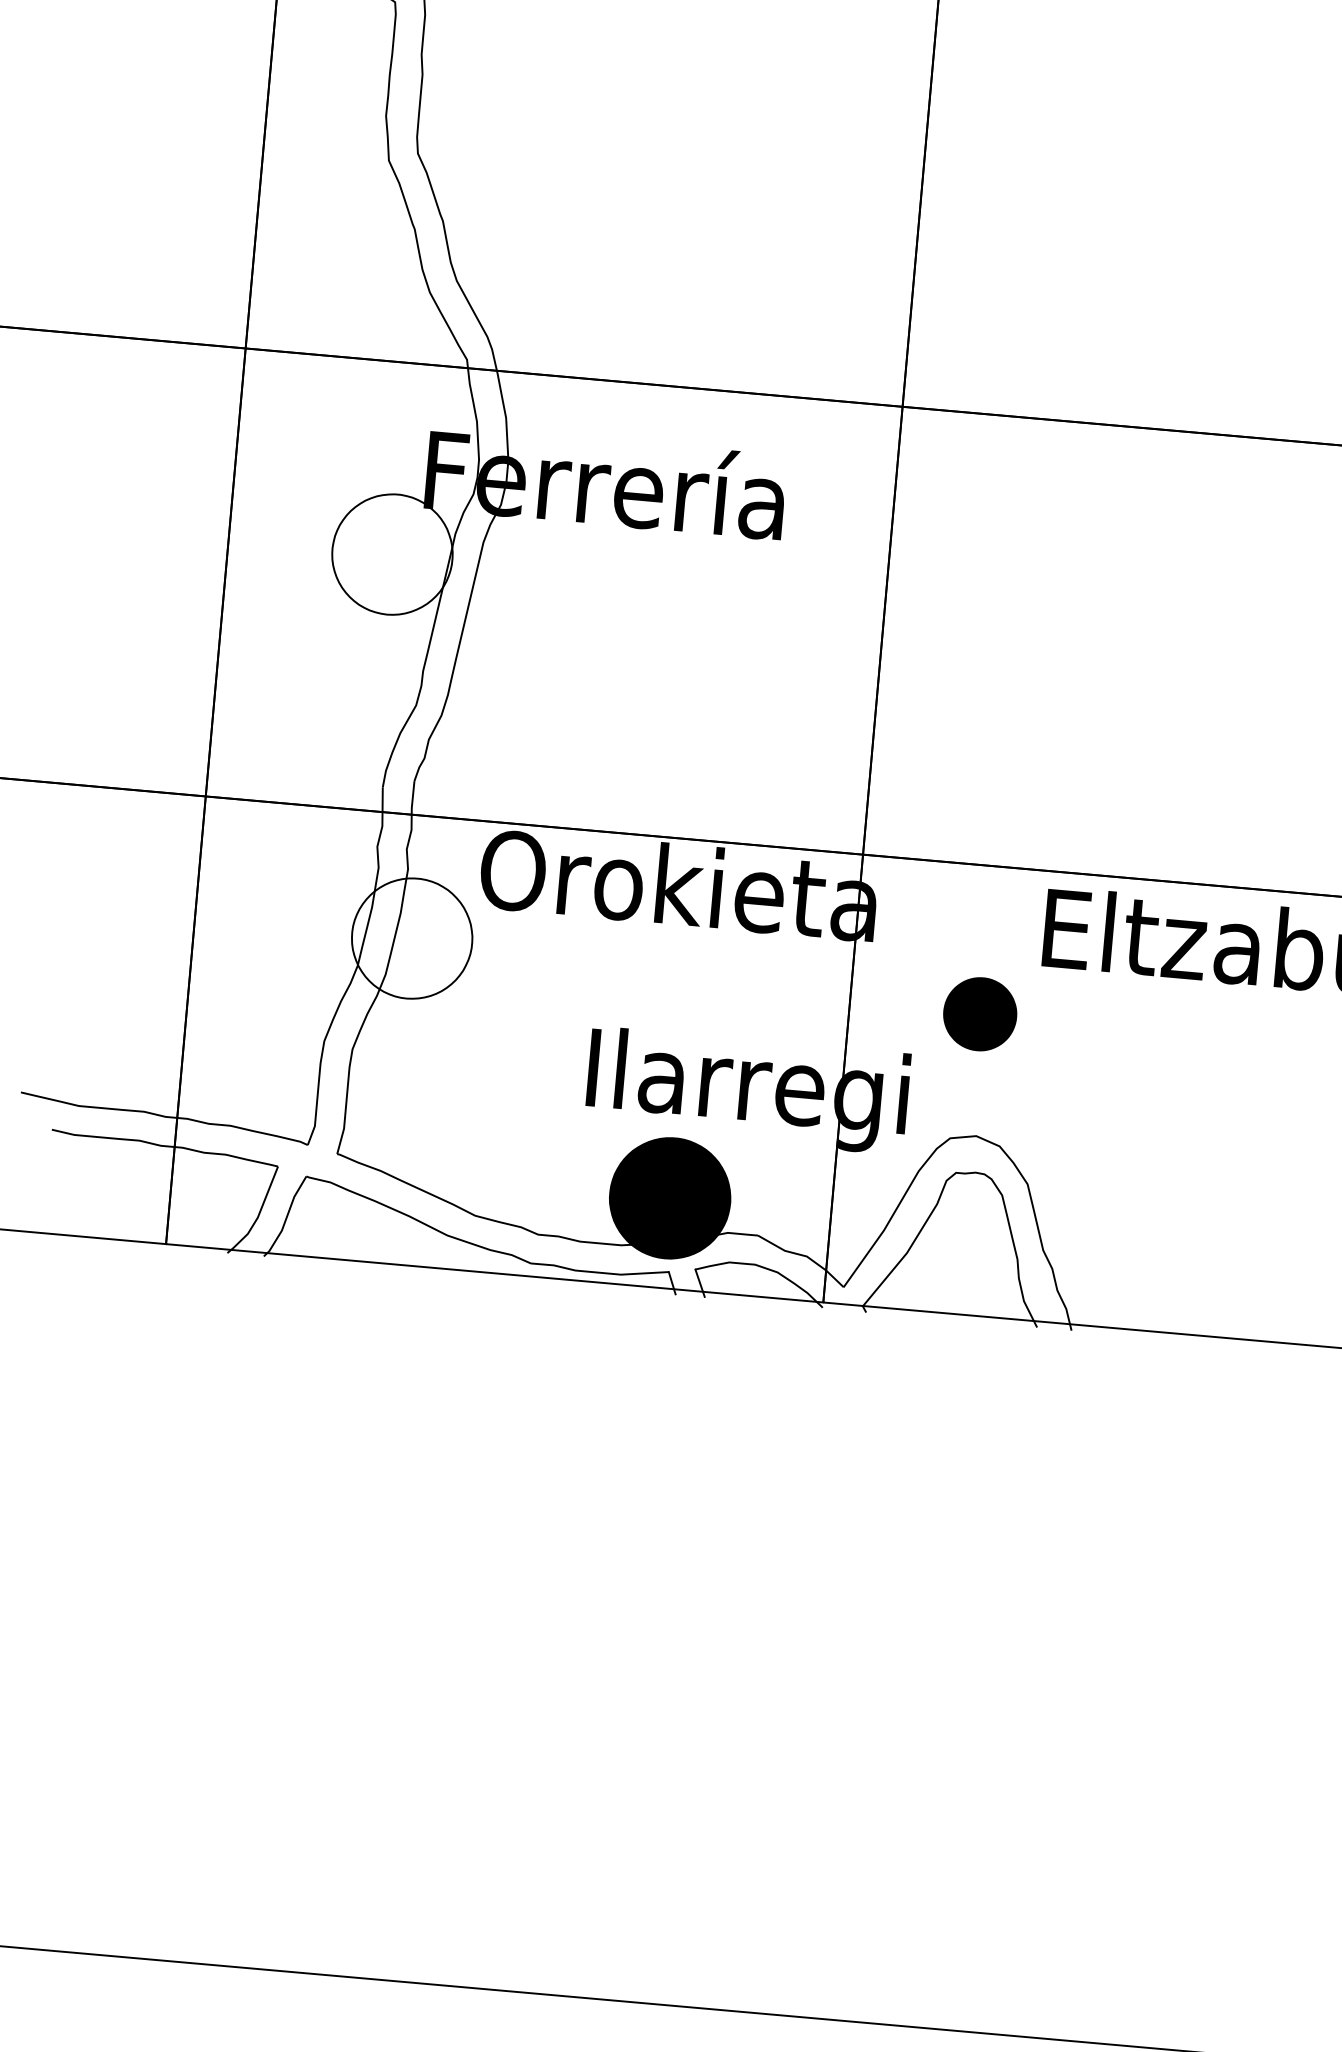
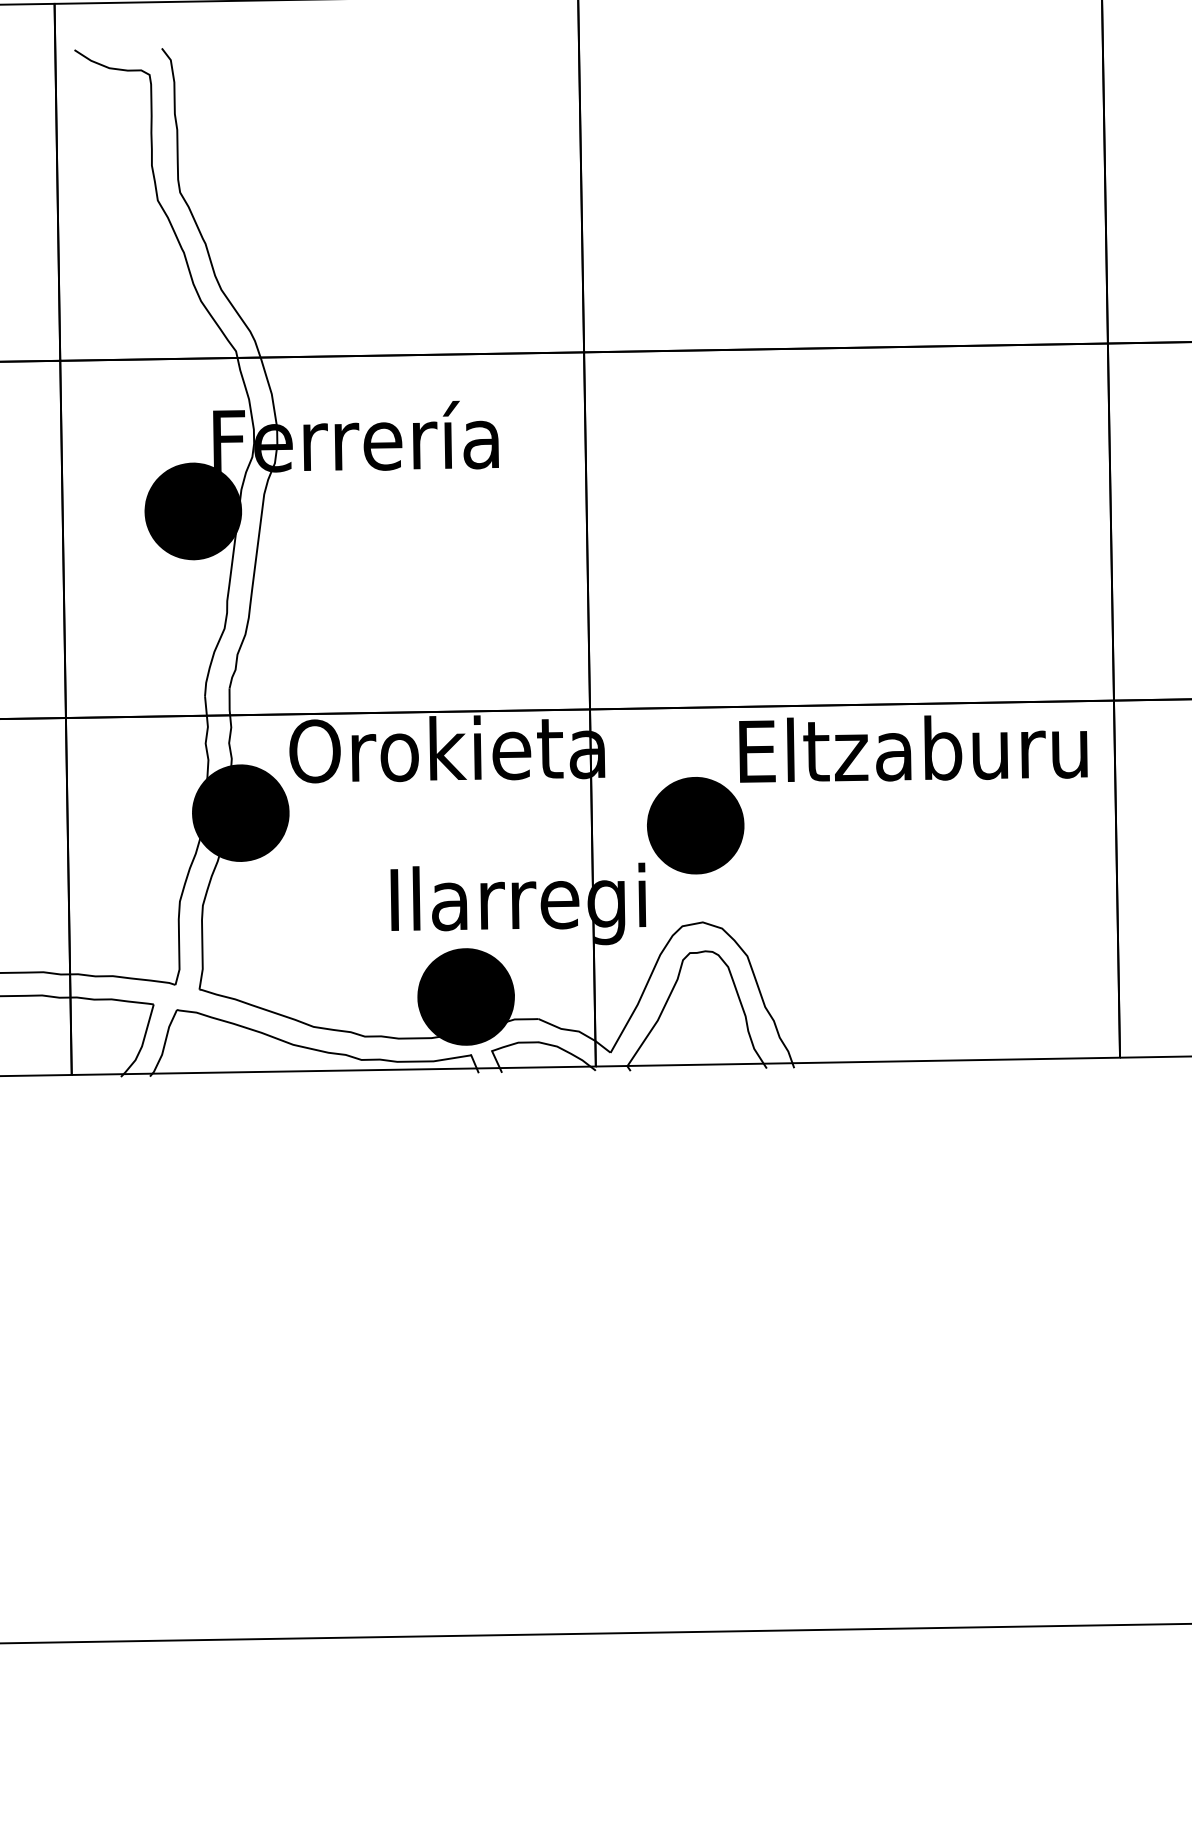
fill: (392, 554) -> (193, 511), added
fill: (411, 938) -> (240, 813), added
part: (979, 1013) -> (695, 825), size x1.67

